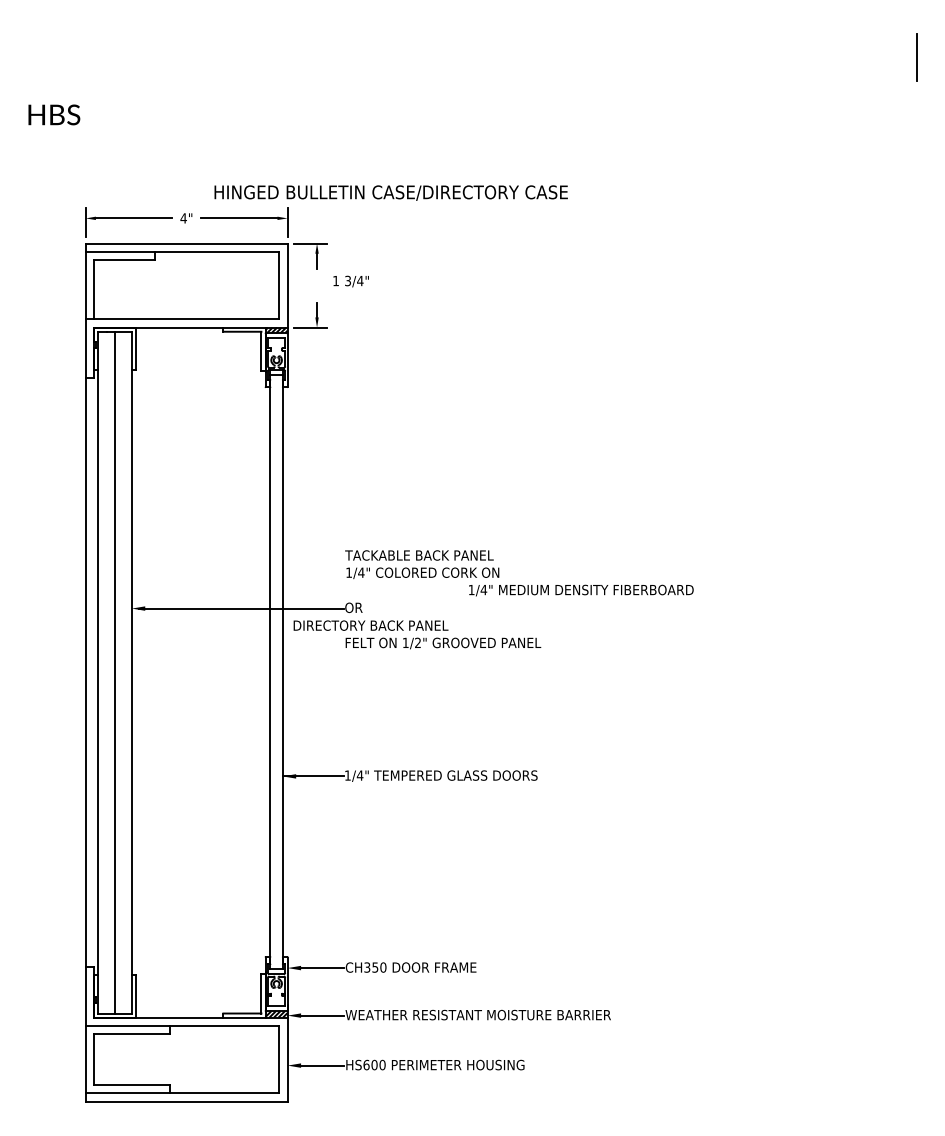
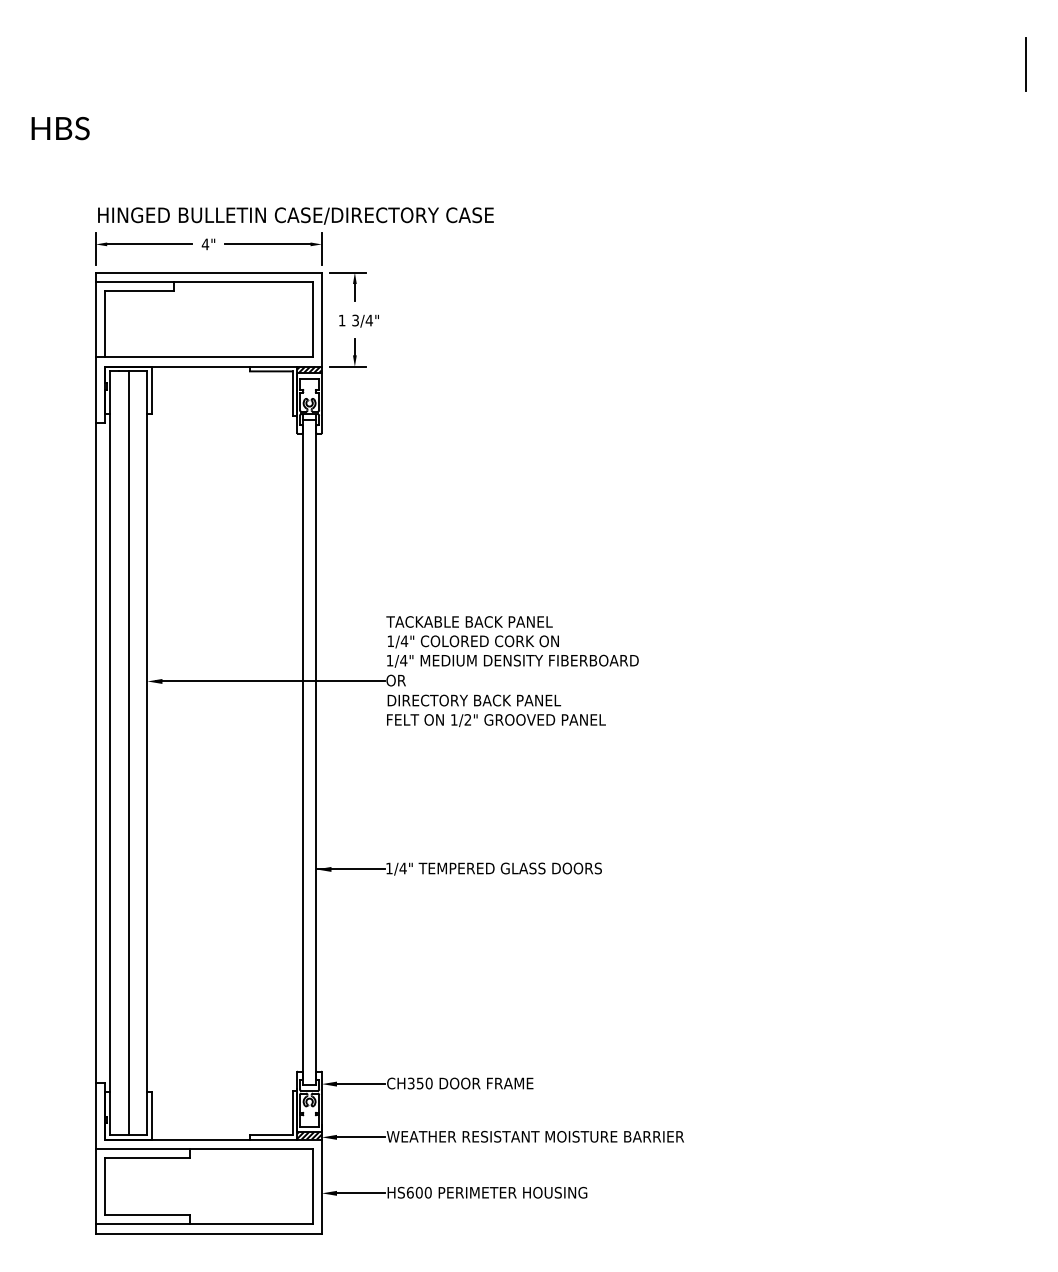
text: (390, 192) -> (295, 215), moved
text: (350, 280) -> (358, 320), moved
text: (580, 589) -> (512, 660), moved
text: (371, 625) -> (474, 700), moved

